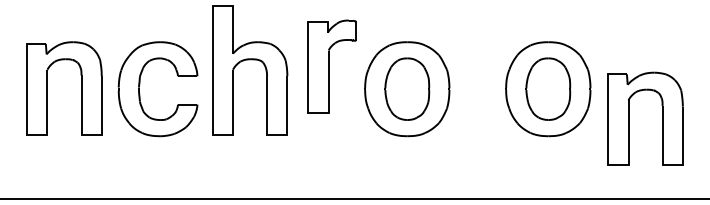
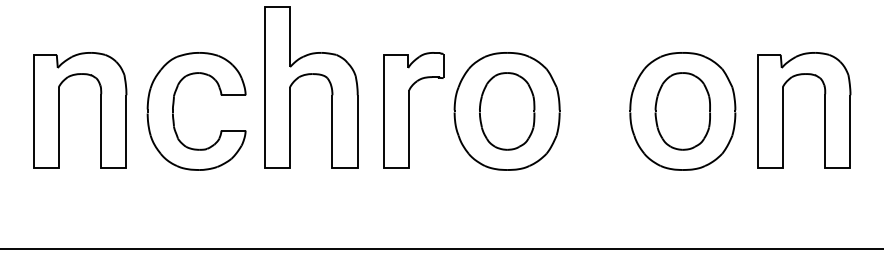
part: (332, 66) -> (413, 110), moved
part: (661, 118) -> (824, 110), moved

